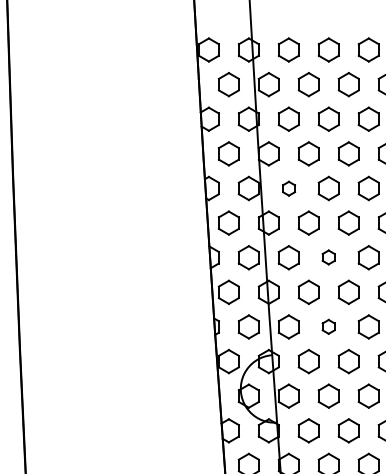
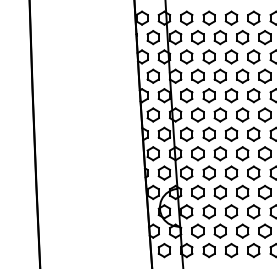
part: (288, 188) -> (186, 95), size x1.67
part: (327, 256) -> (208, 133), size x1.67
part: (327, 325) -> (208, 172), size x1.67

